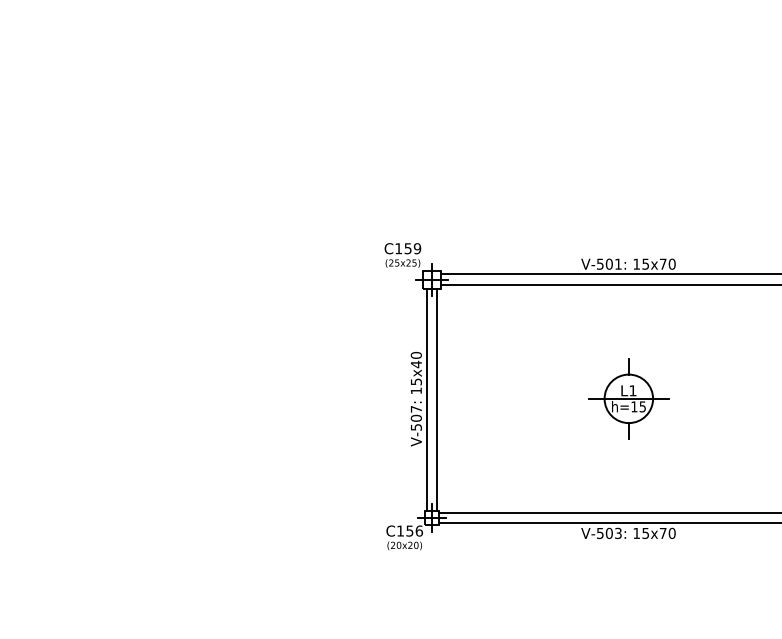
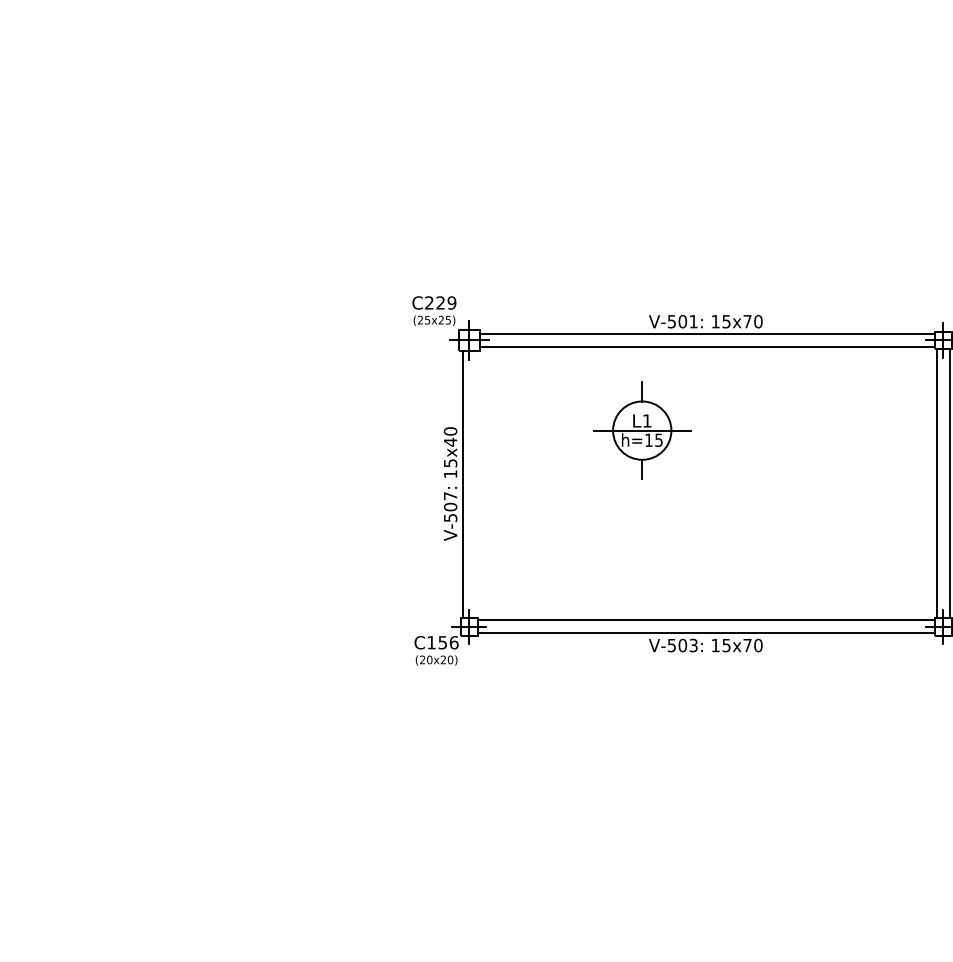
text: (402, 248) -> (434, 302), C159 -> C229
part: (629, 398) -> (642, 430), moved
line: (437, 399) -> (475, 484), removed

